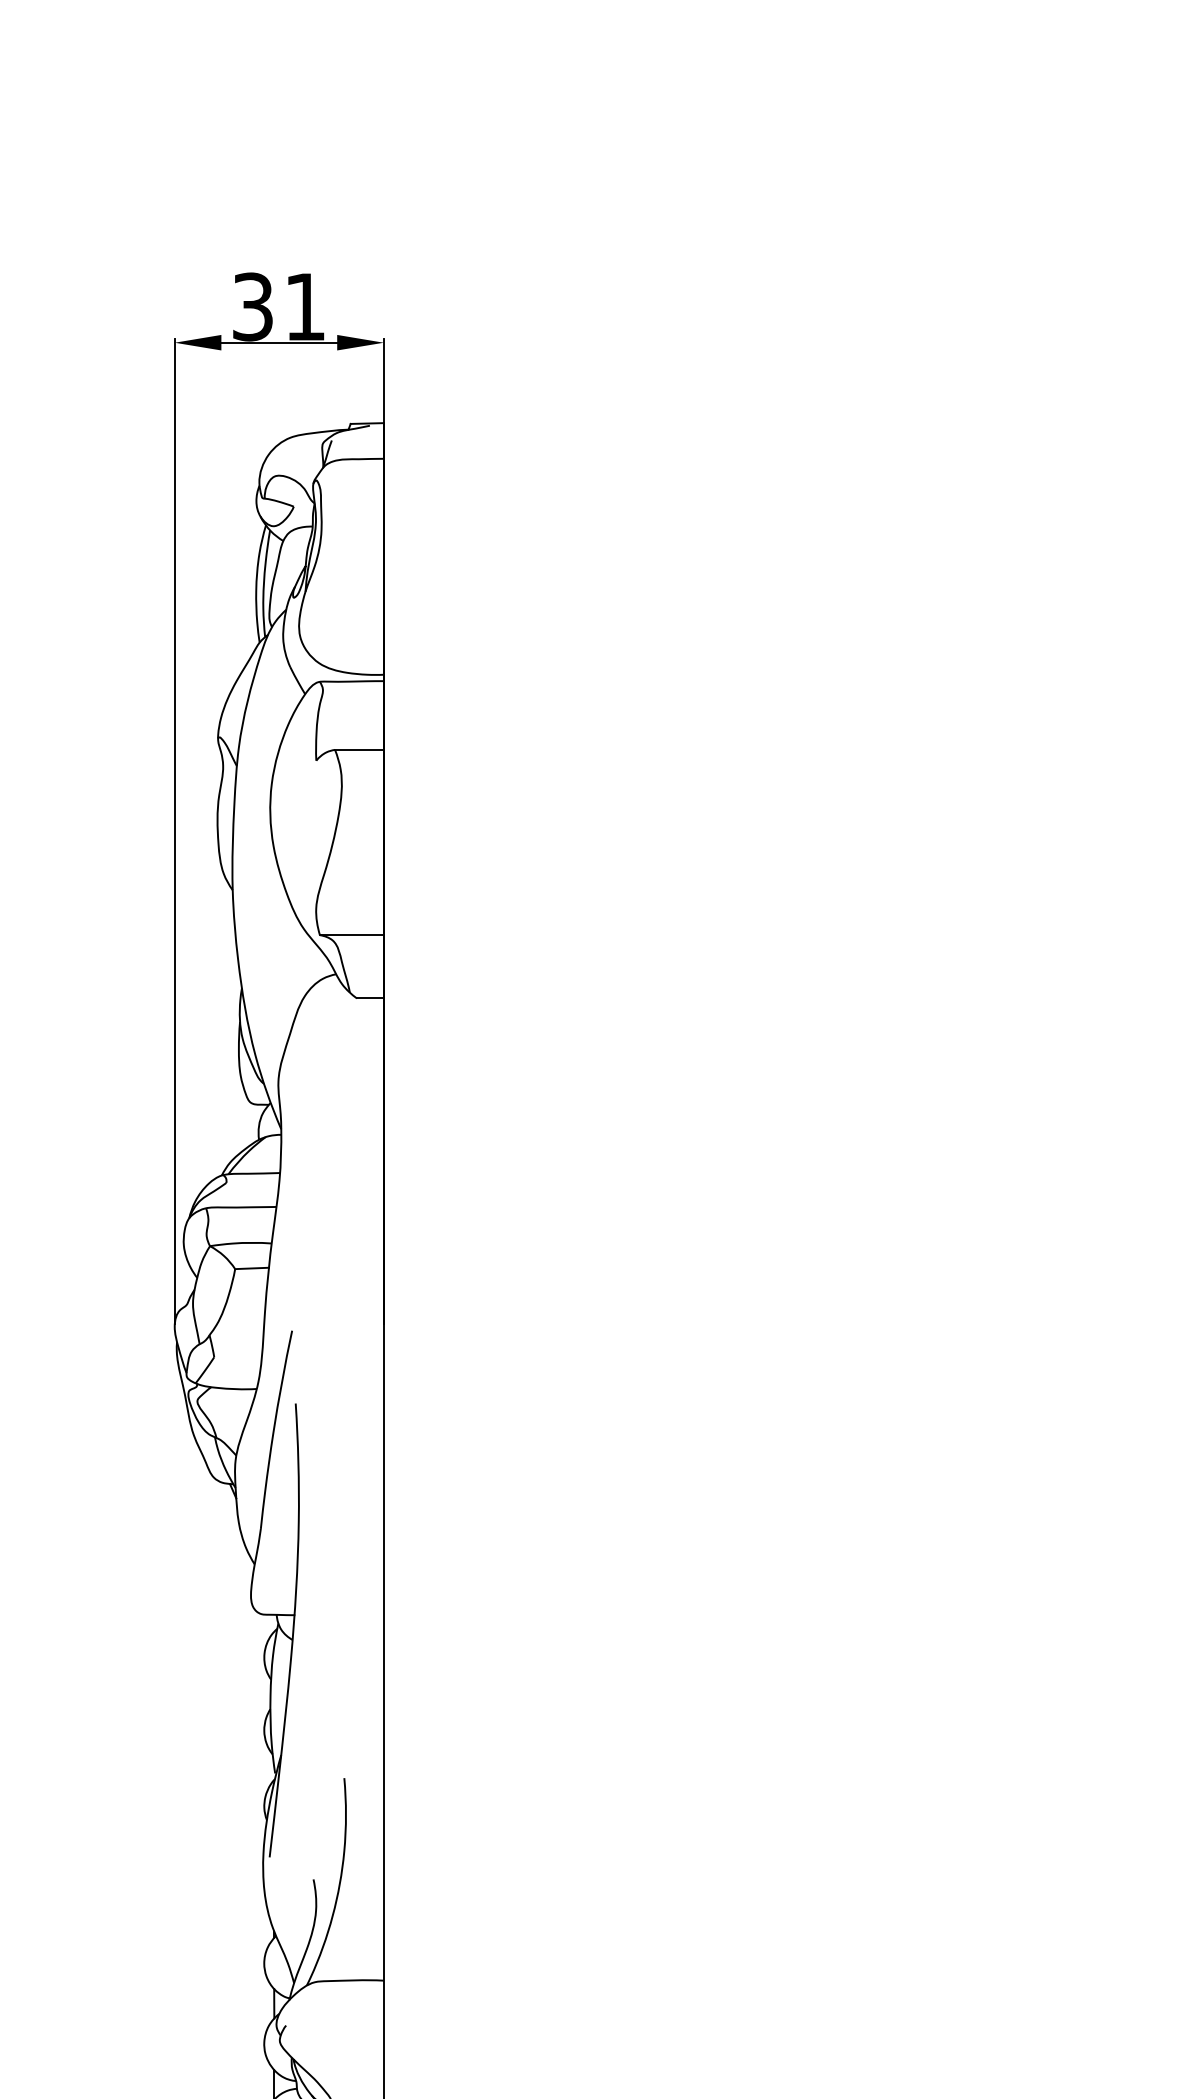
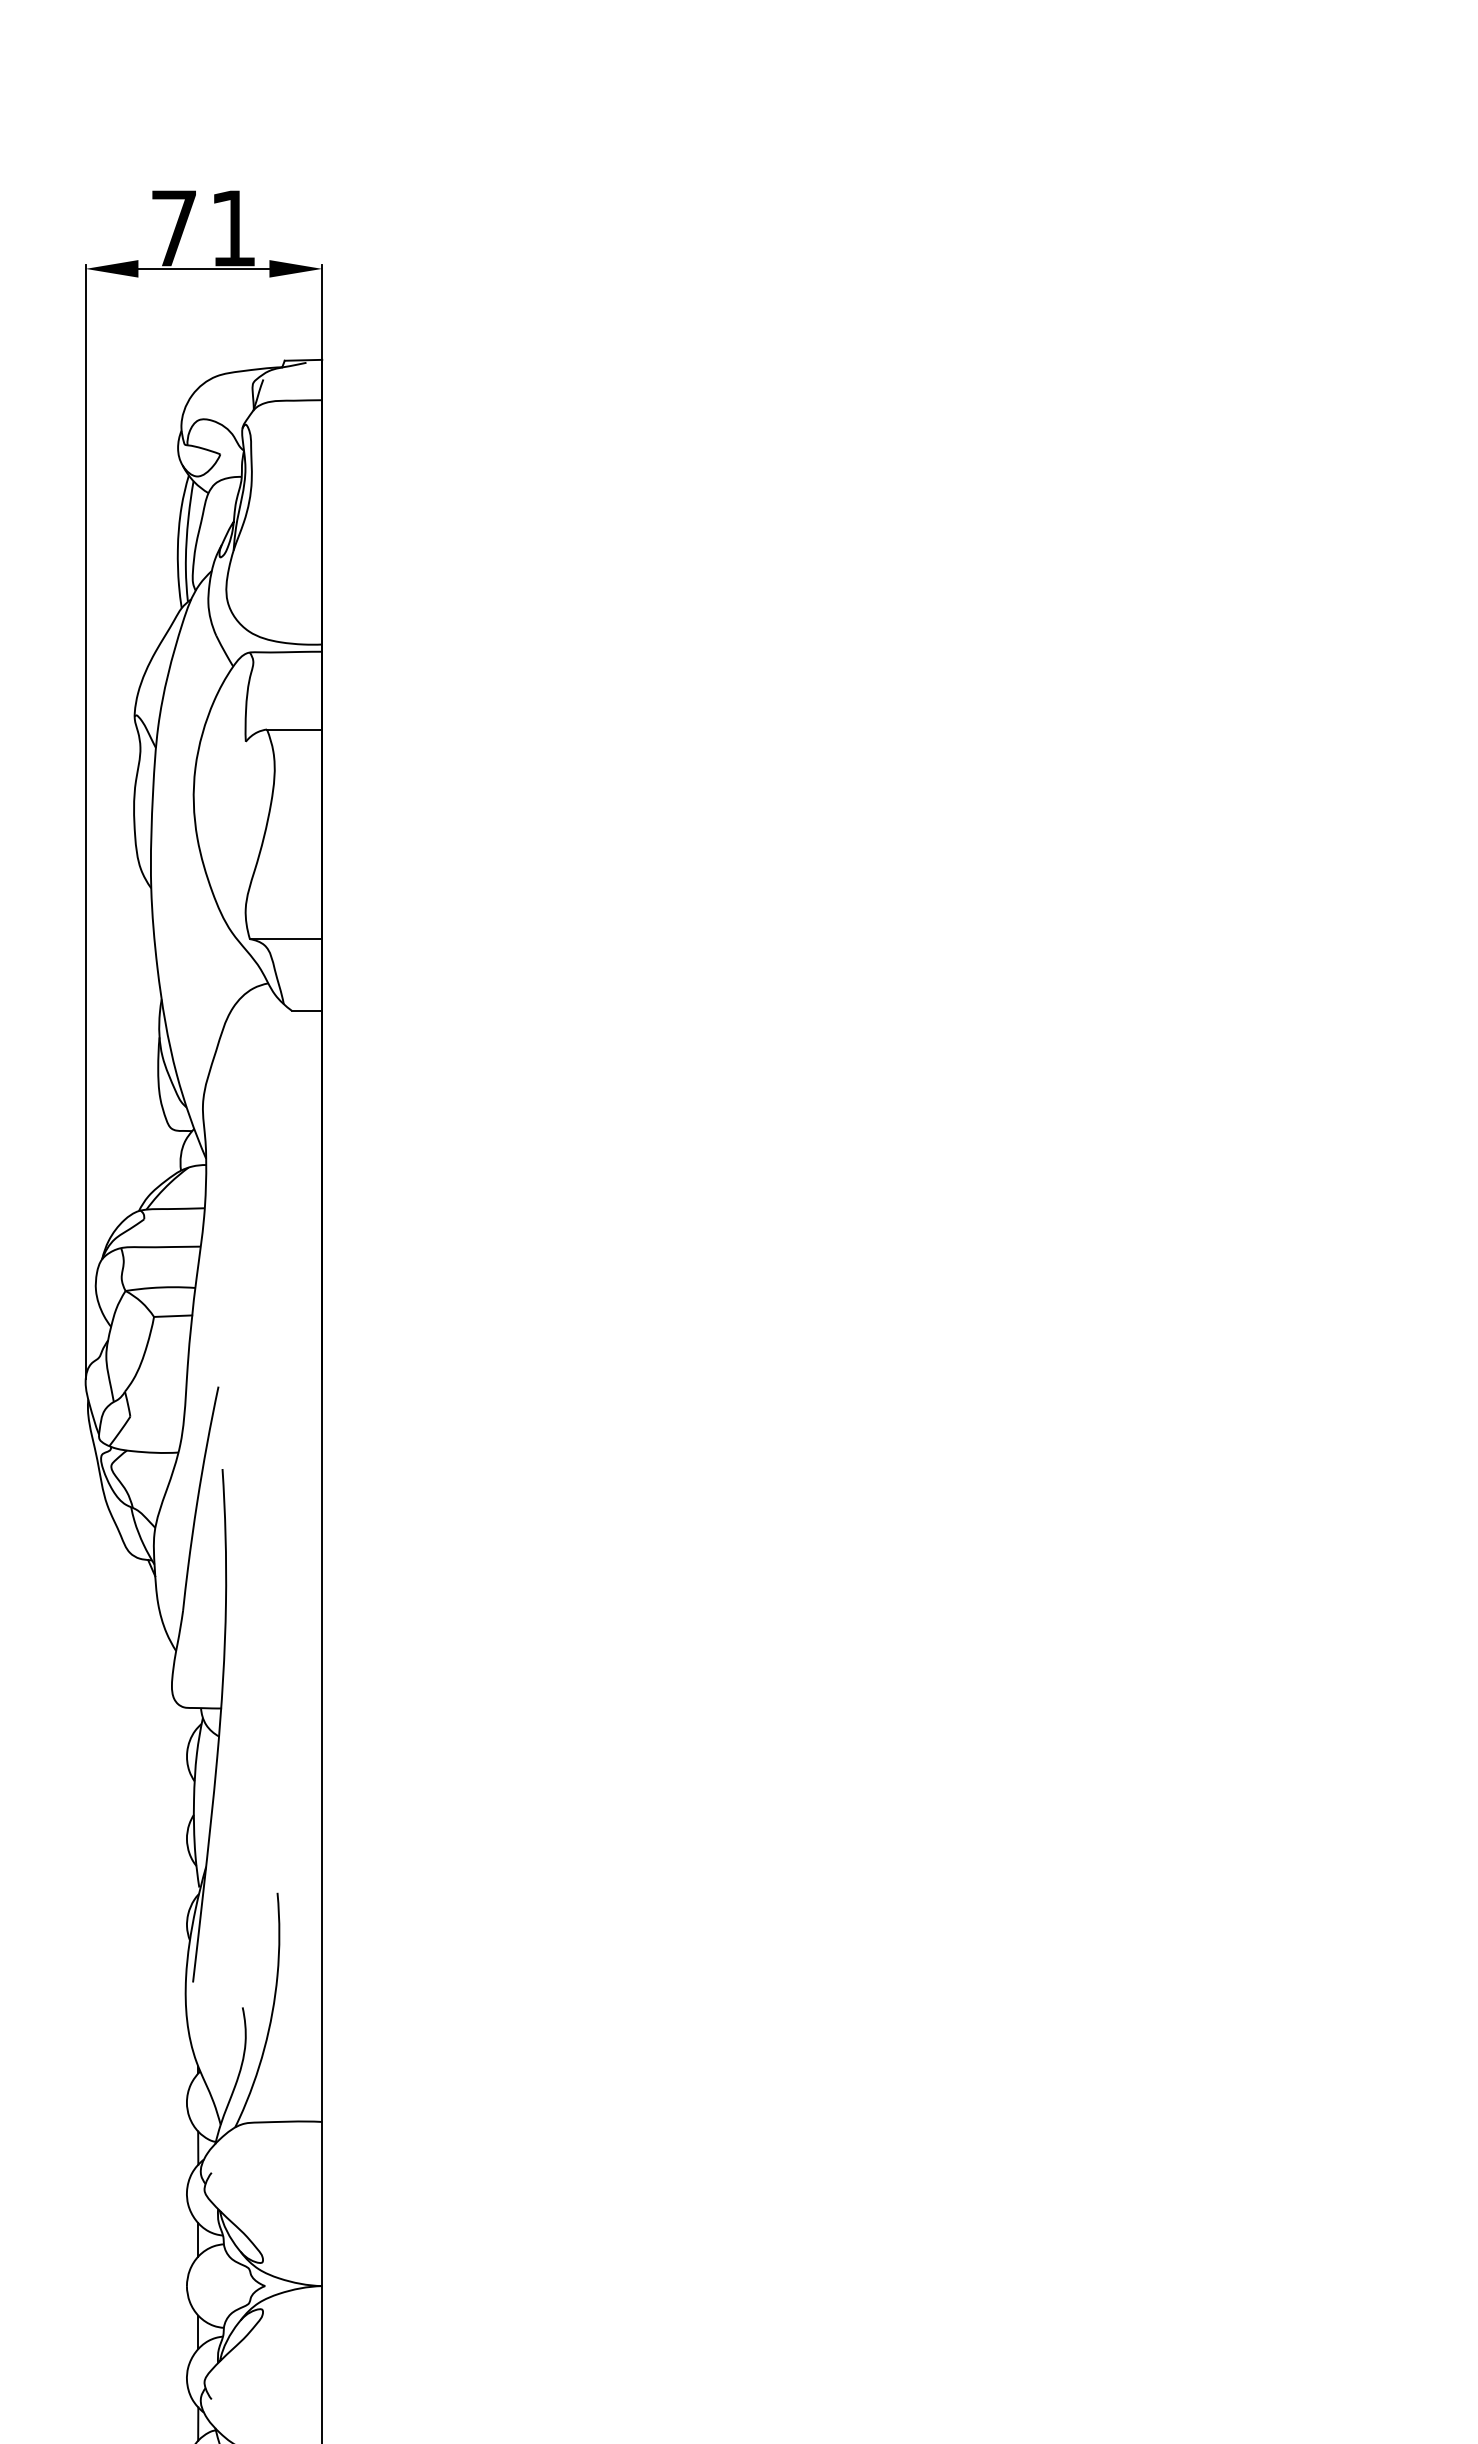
text: (252, 307) -> (173, 228), 31 -> 71

